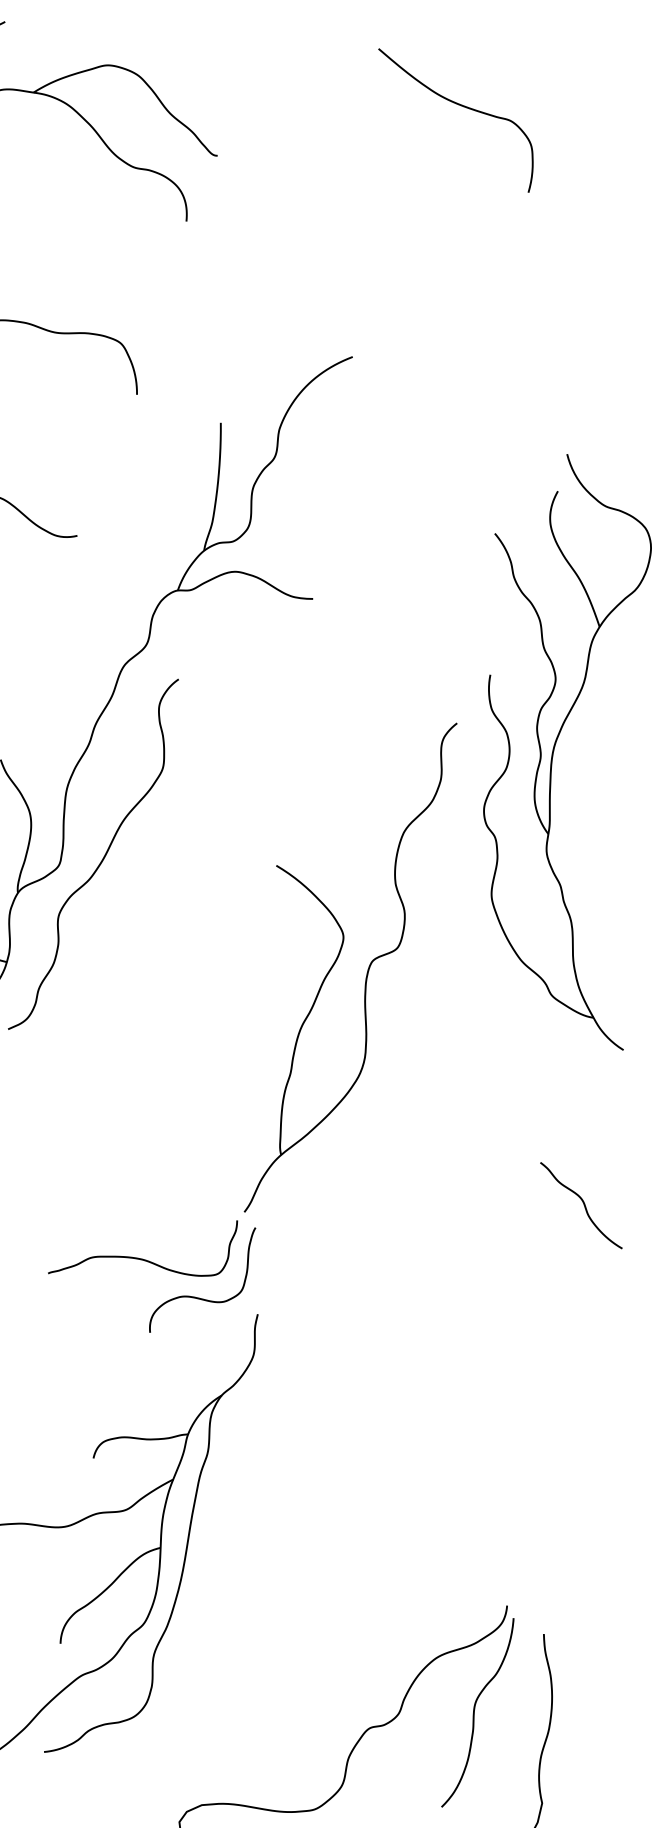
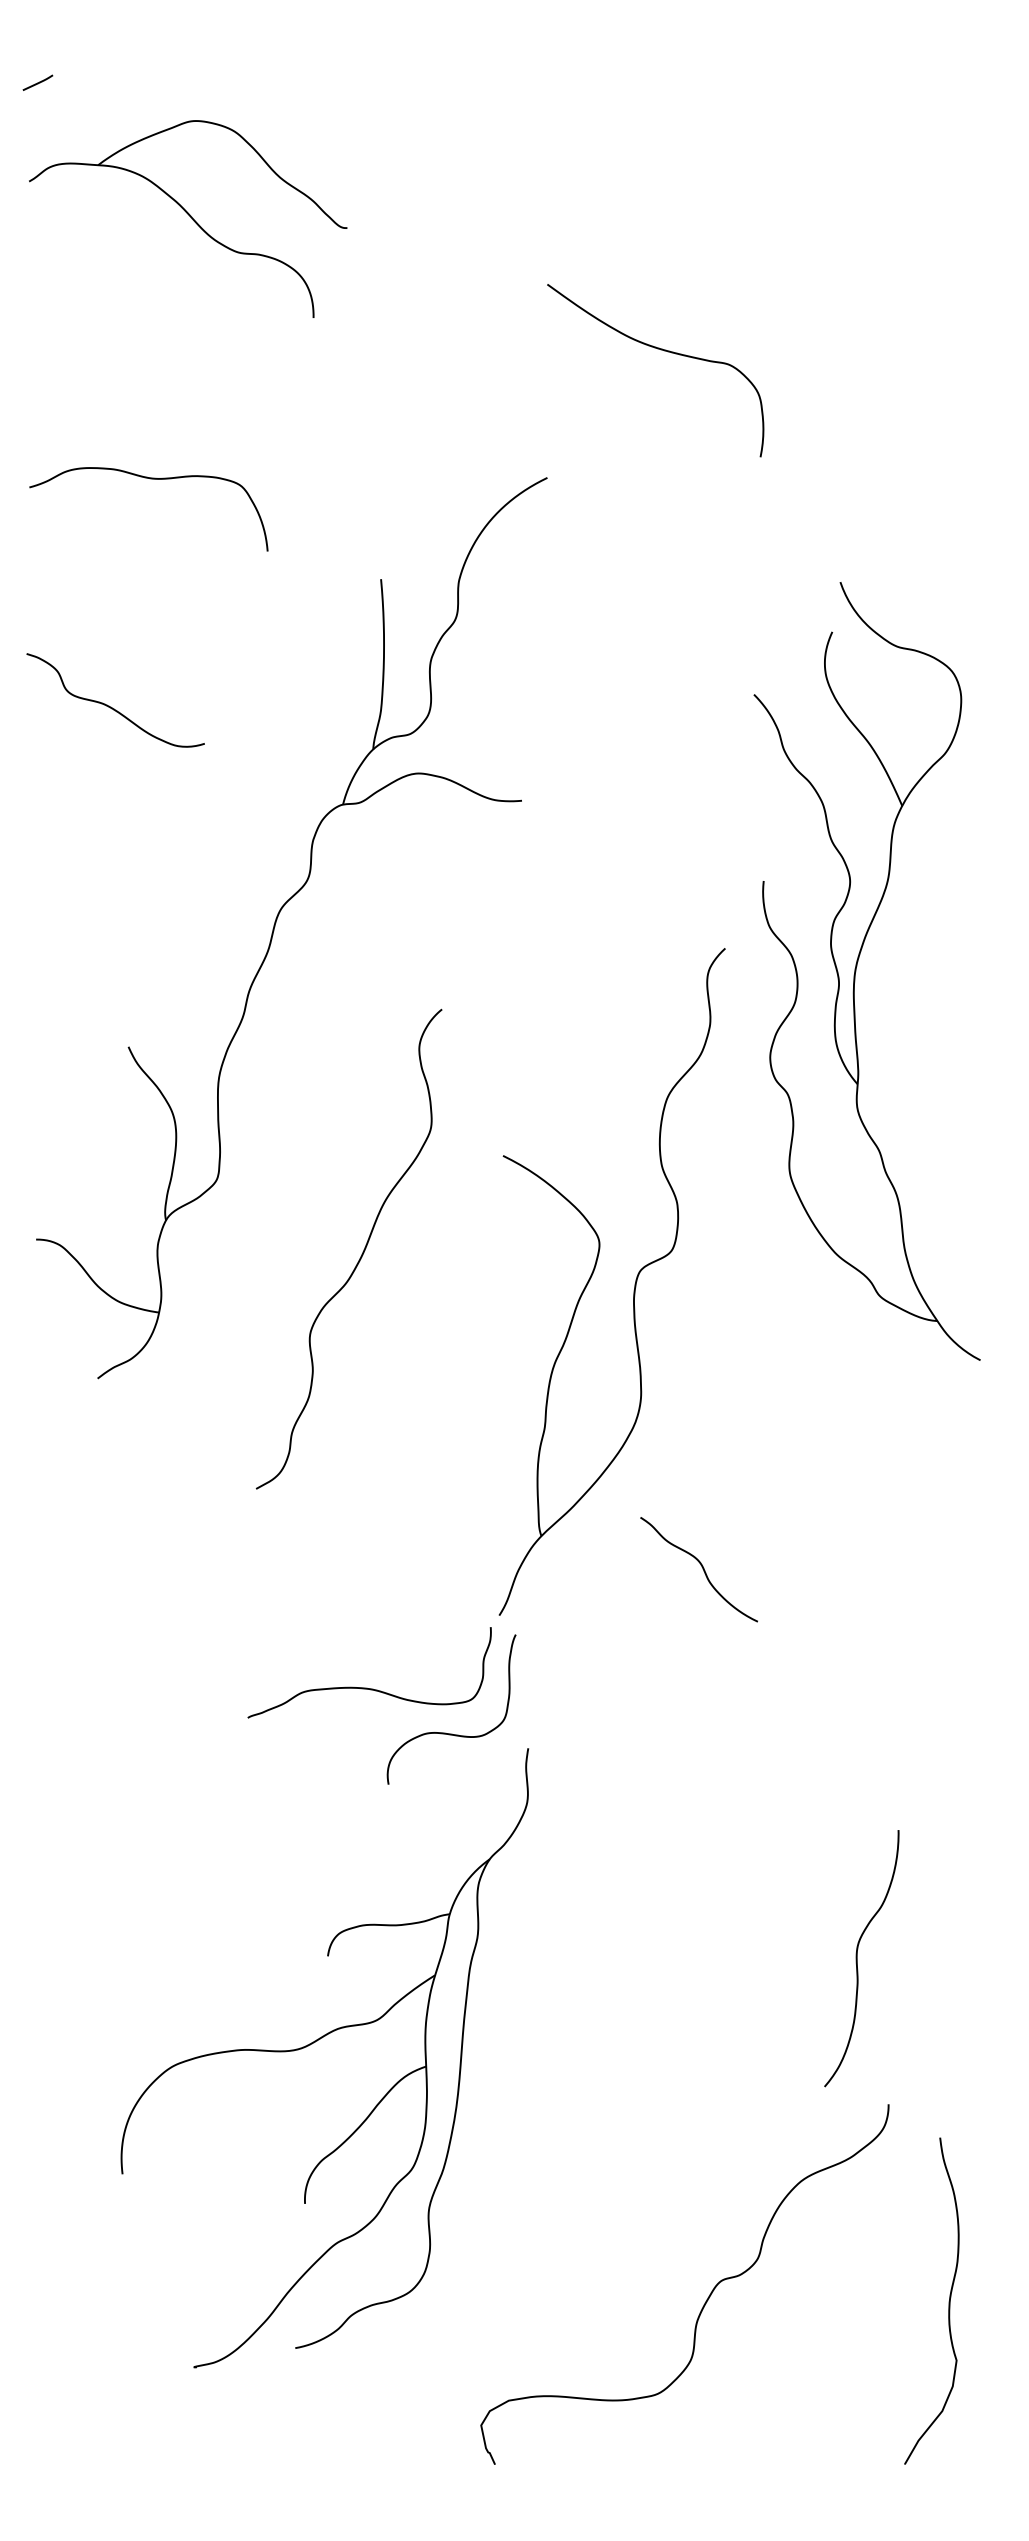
curve: (460, 105) -> (661, 350), moved
curve: (103, 856) -> (362, 1251), moved
curve: (583, 1204) -> (701, 1567), moved
curve: (474, 1712) -> (857, 1958), moved

